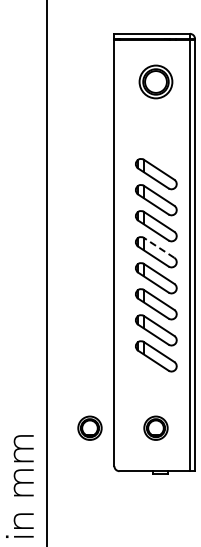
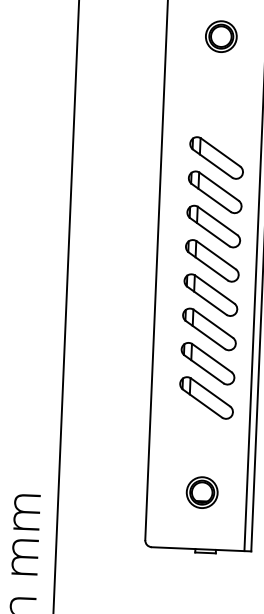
part: (155, 81) -> (220, 36), size x0.71
line: (158, 247) -> (215, 254), dashed -> solid
part: (89, 427) -> (114, 488), removed

